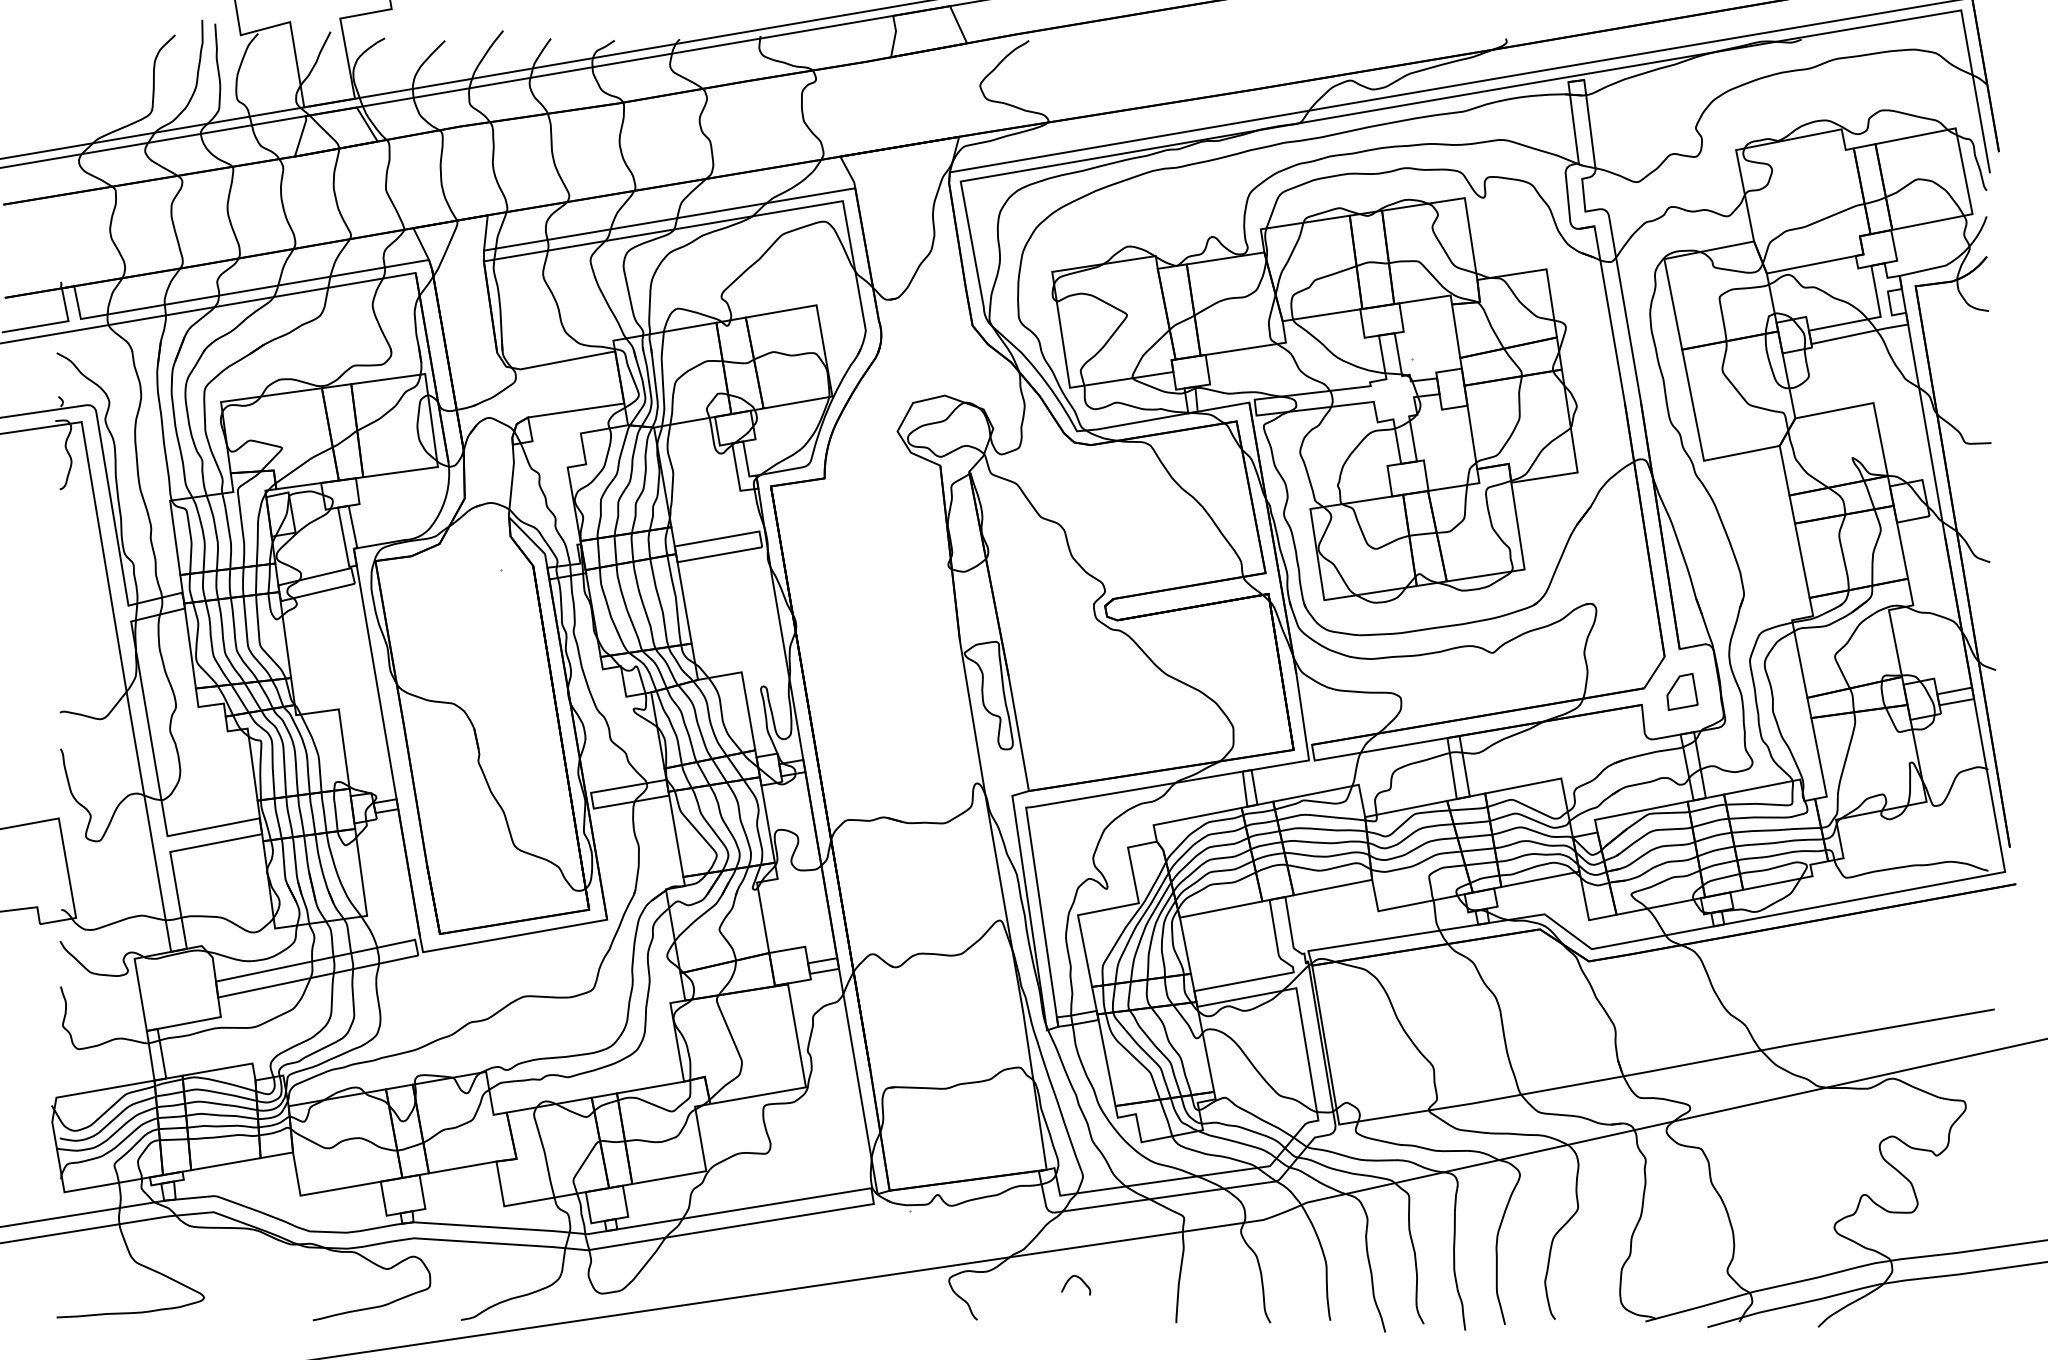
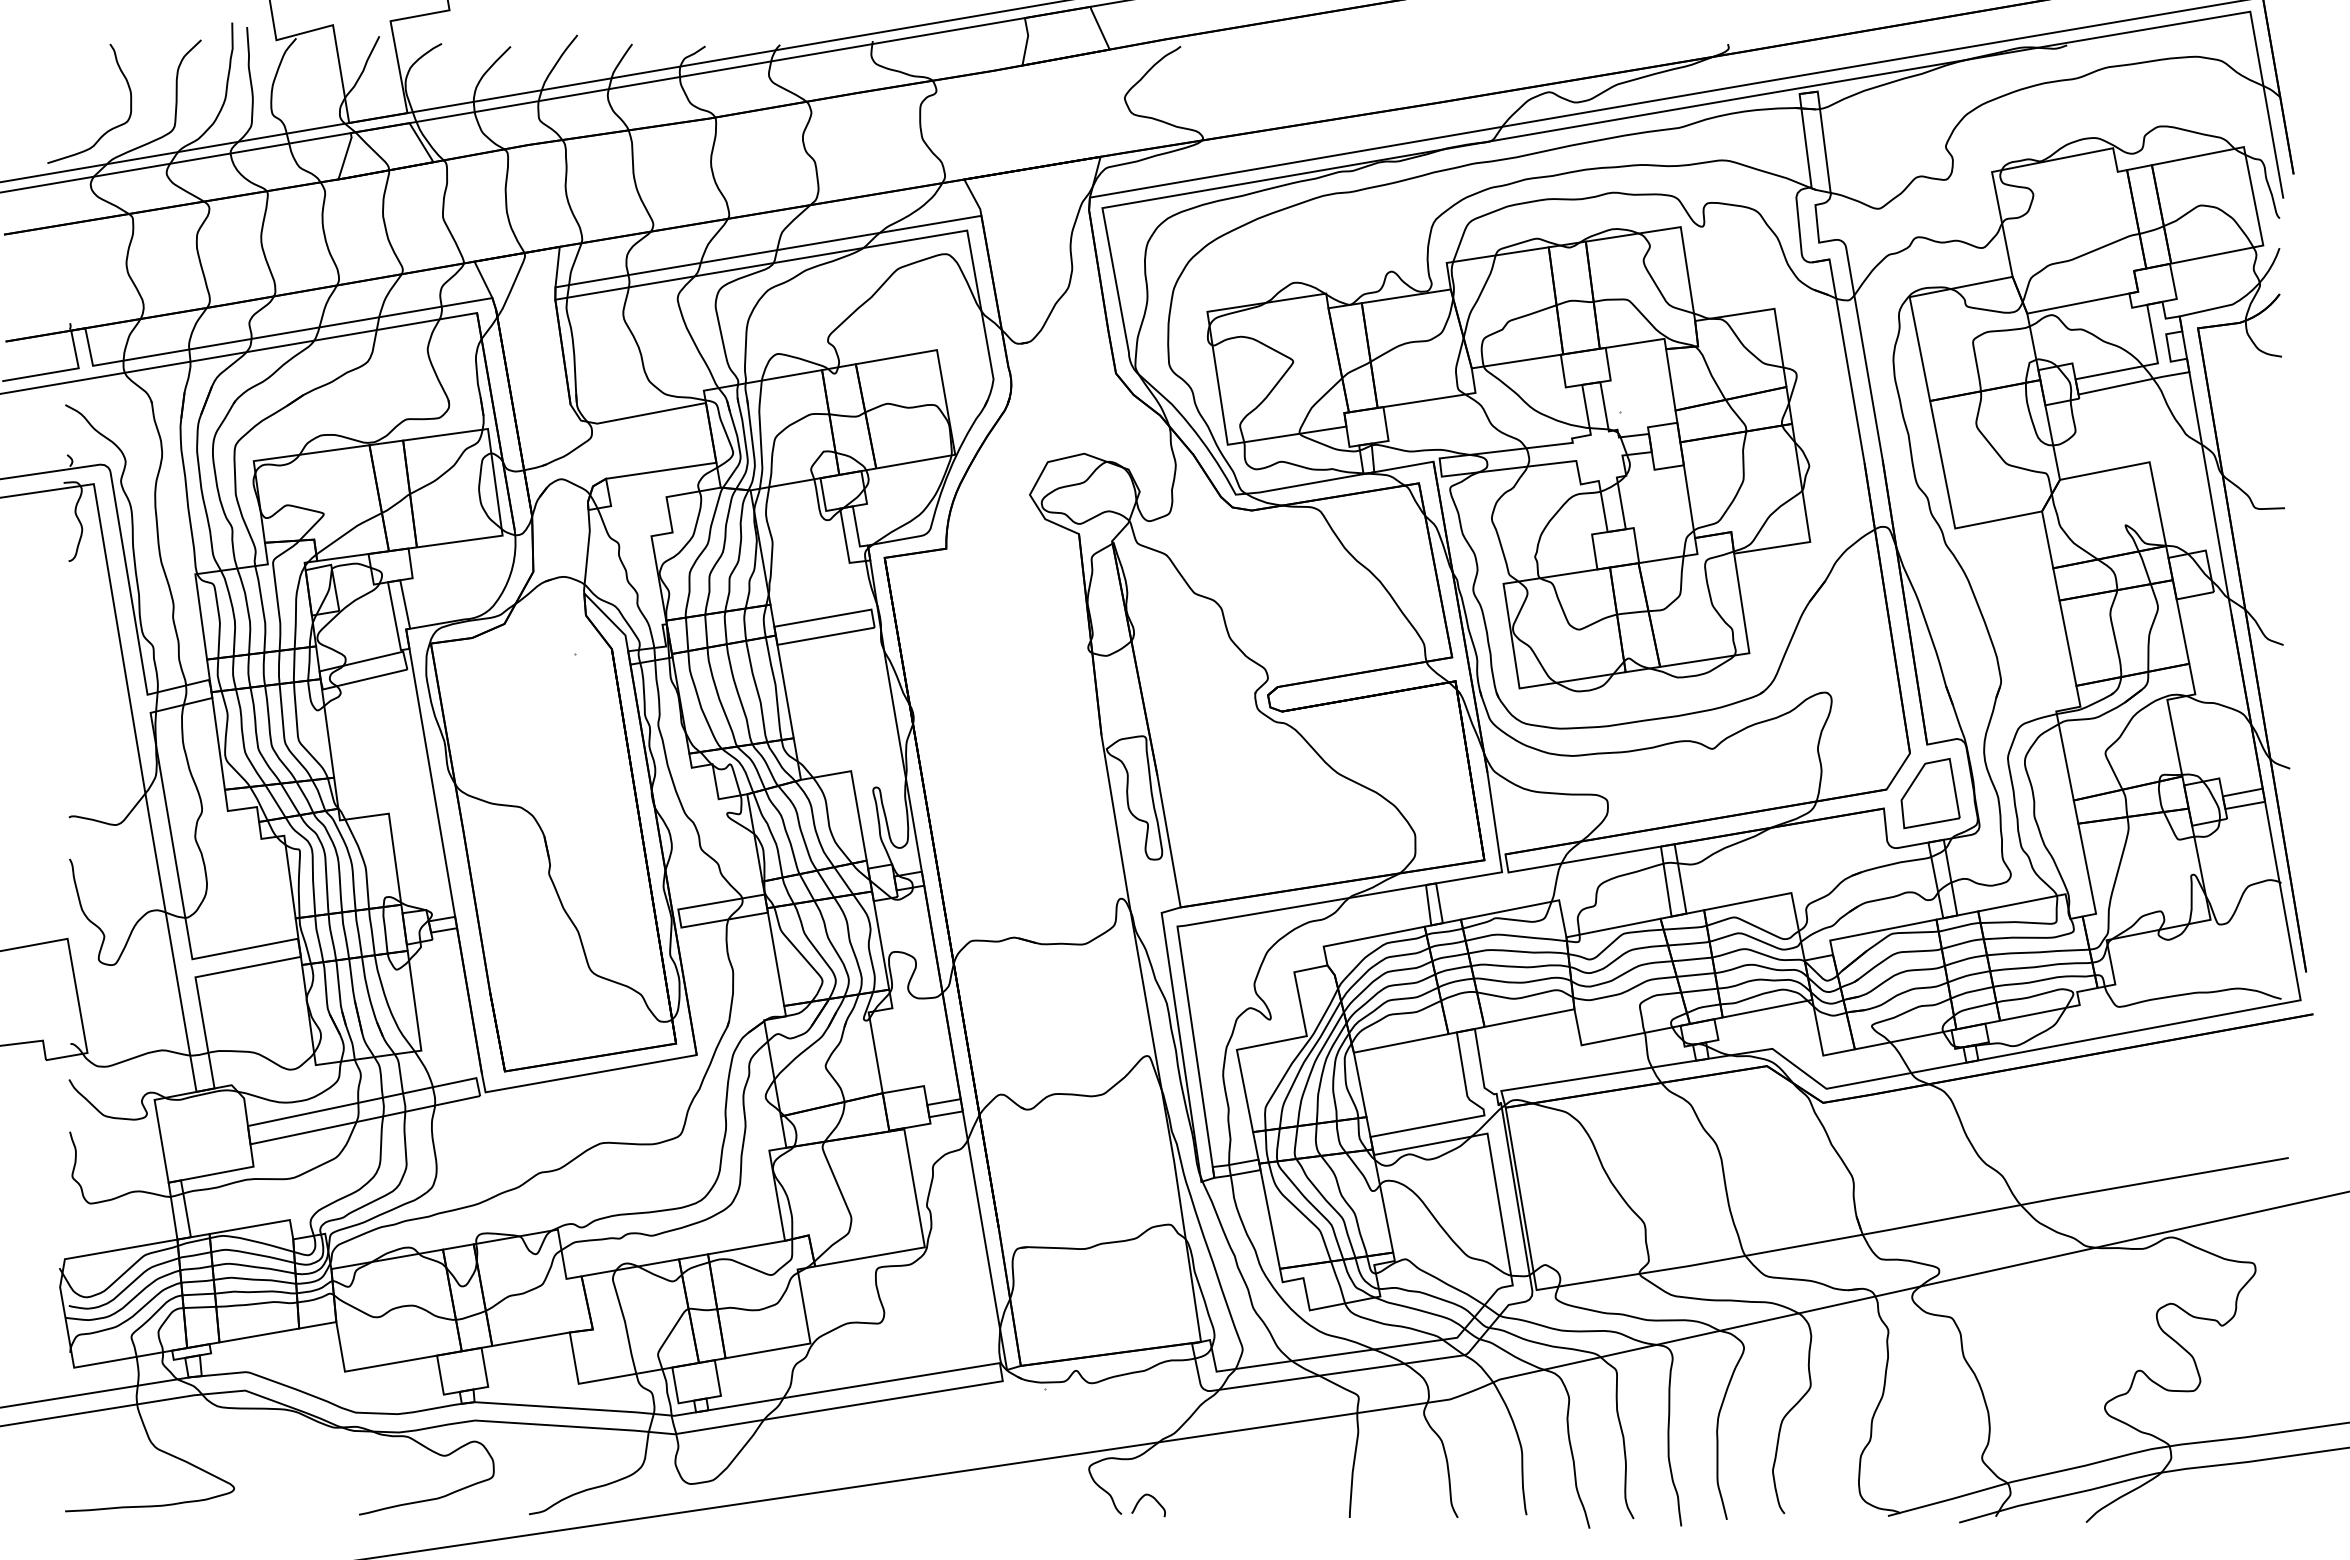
curve: (93, 113) -> (107, 130), added
part: (1682, 691) -> (1930, 793), size x1.67
curve: (1081, 1280) -> (1154, 1499), moved

